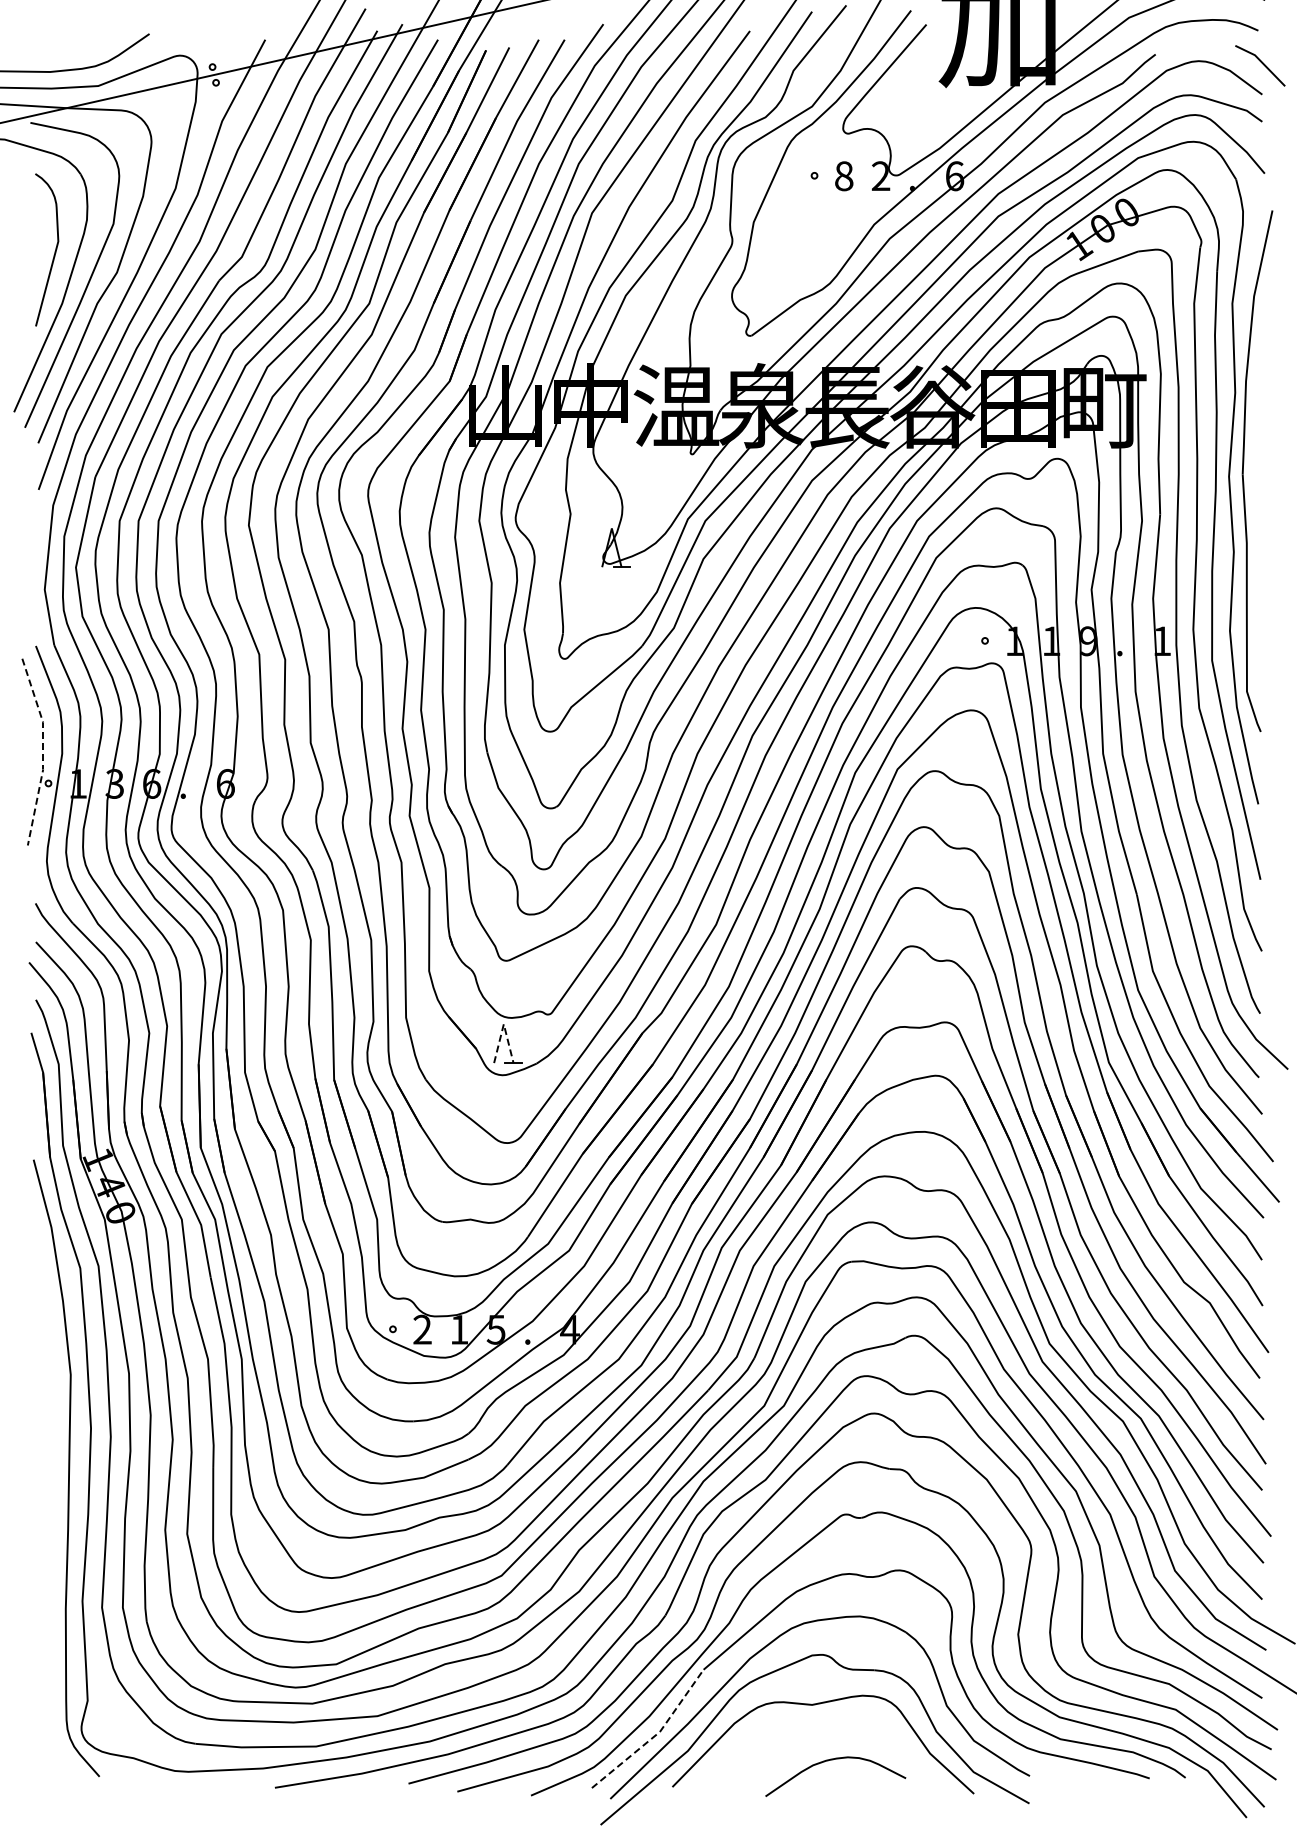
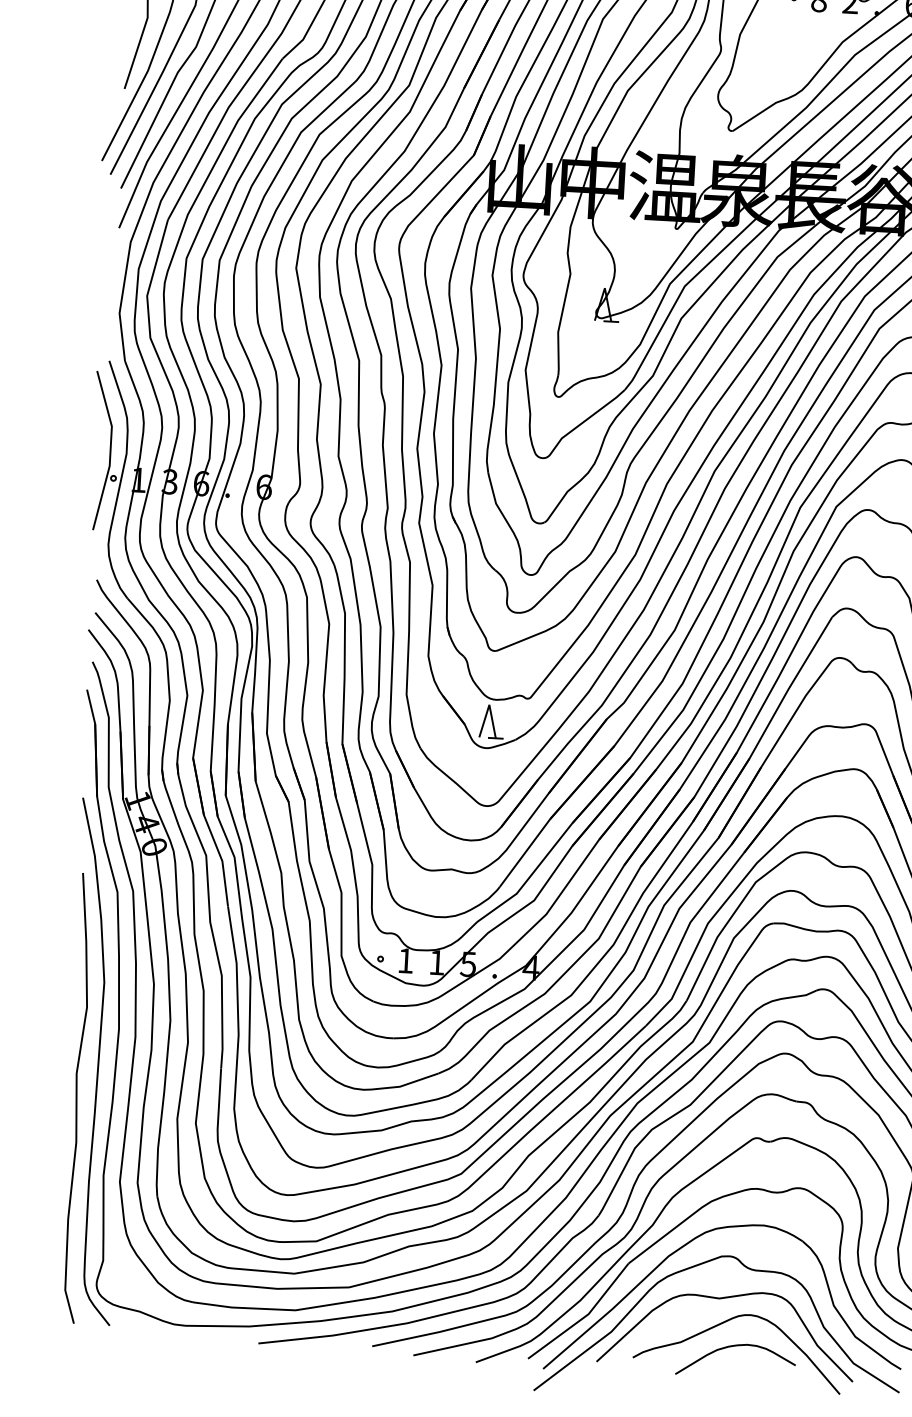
line: (43, 751) -> (110, 450), dashed -> solid
line: (503, 1024) -> (489, 705), dashed -> solid
text: (422, 1329) -> (405, 960), 2 -> 1
curve: (46, 1512) -> (77, 1098), added
curve: (821, 1732) -> (725, 1322), added
line: (655, 1735) -> (584, 1317), dashed -> solid

